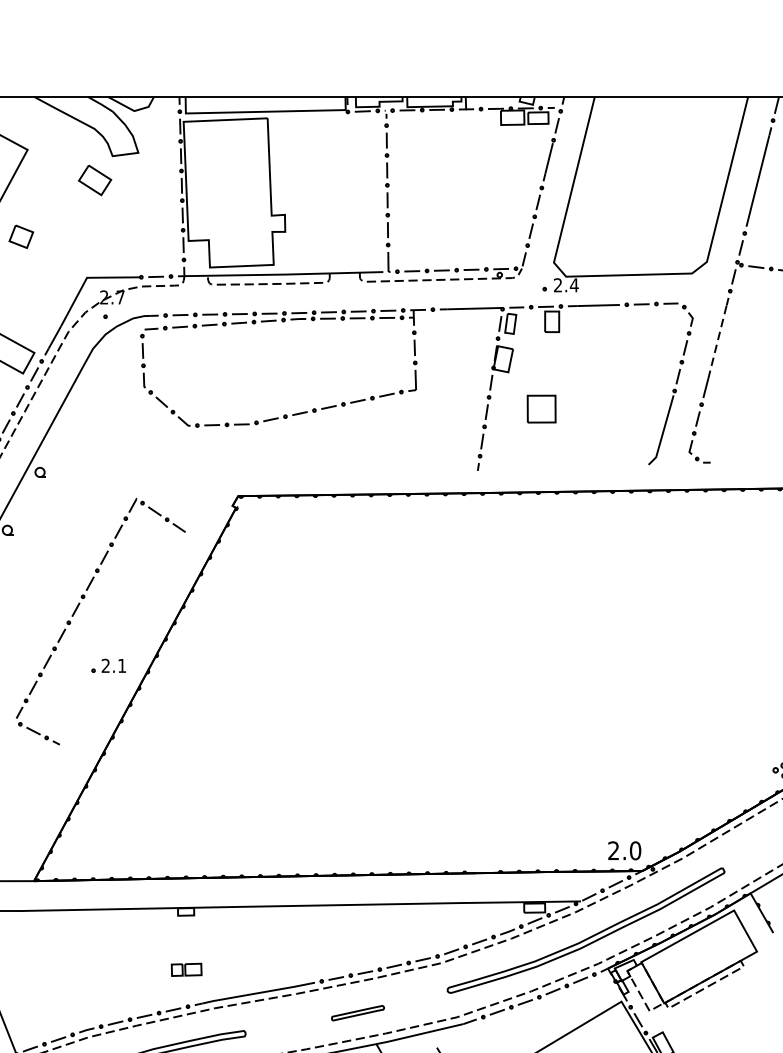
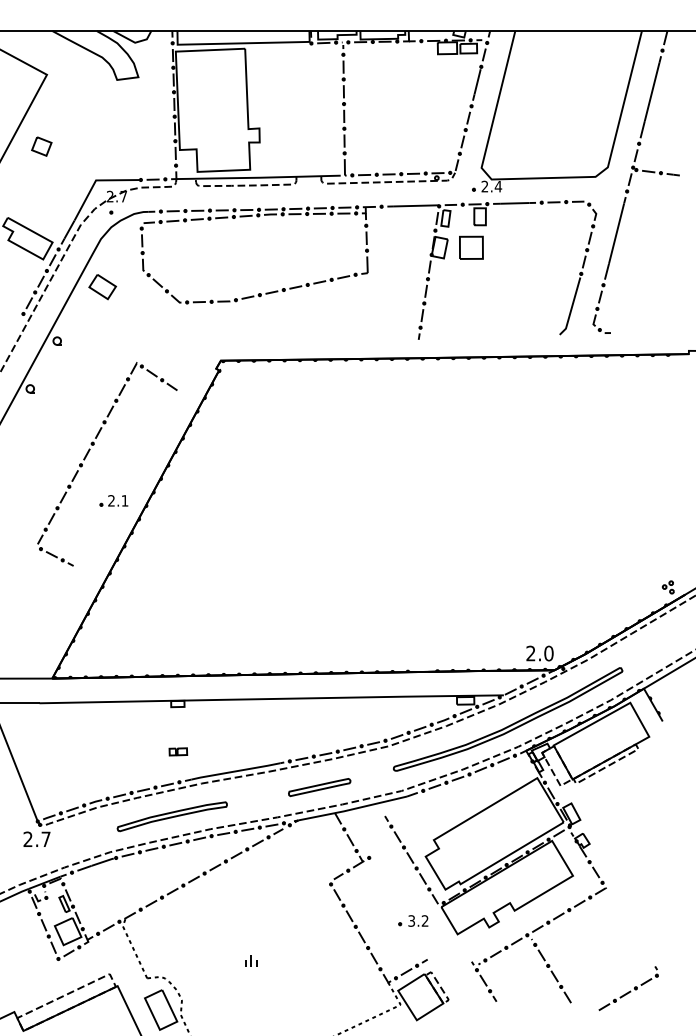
part: (94, 181) -> (102, 287), moved
line: (717, 342) -> (616, 233), dashed -> solid
part: (541, 408) -> (471, 247), moved
part: (186, 969) -> (178, 751), size x0.71
part: (357, 1013) -> (319, 787), size x1.43

